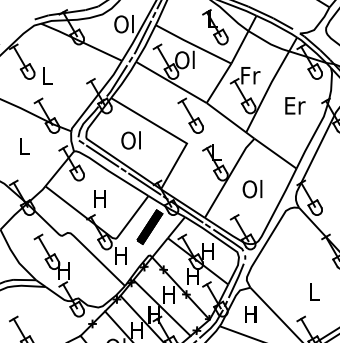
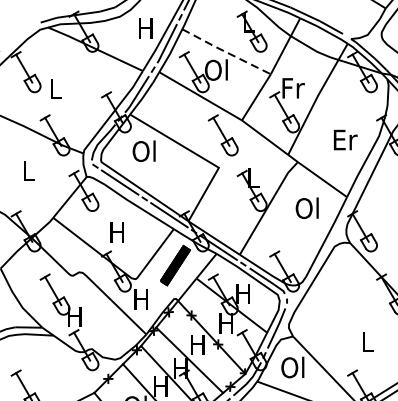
text: (123, 24) -> (144, 28), Ol -> H
line: (193, 44) -> (226, 51), solid -> dashed
text: (295, 105) -> (345, 139), moved
text: (130, 140) -> (143, 151), moved
text: (252, 189) -> (307, 208), moved
text: (249, 314) -> (292, 367), H -> Ol

